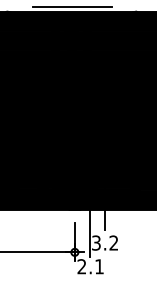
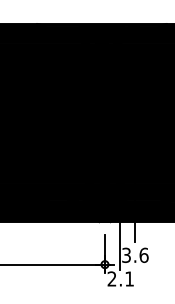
line: (72, 7) -> (102, 19), removed
text: (113, 242) -> (143, 254), 3.2 -> 3.6

